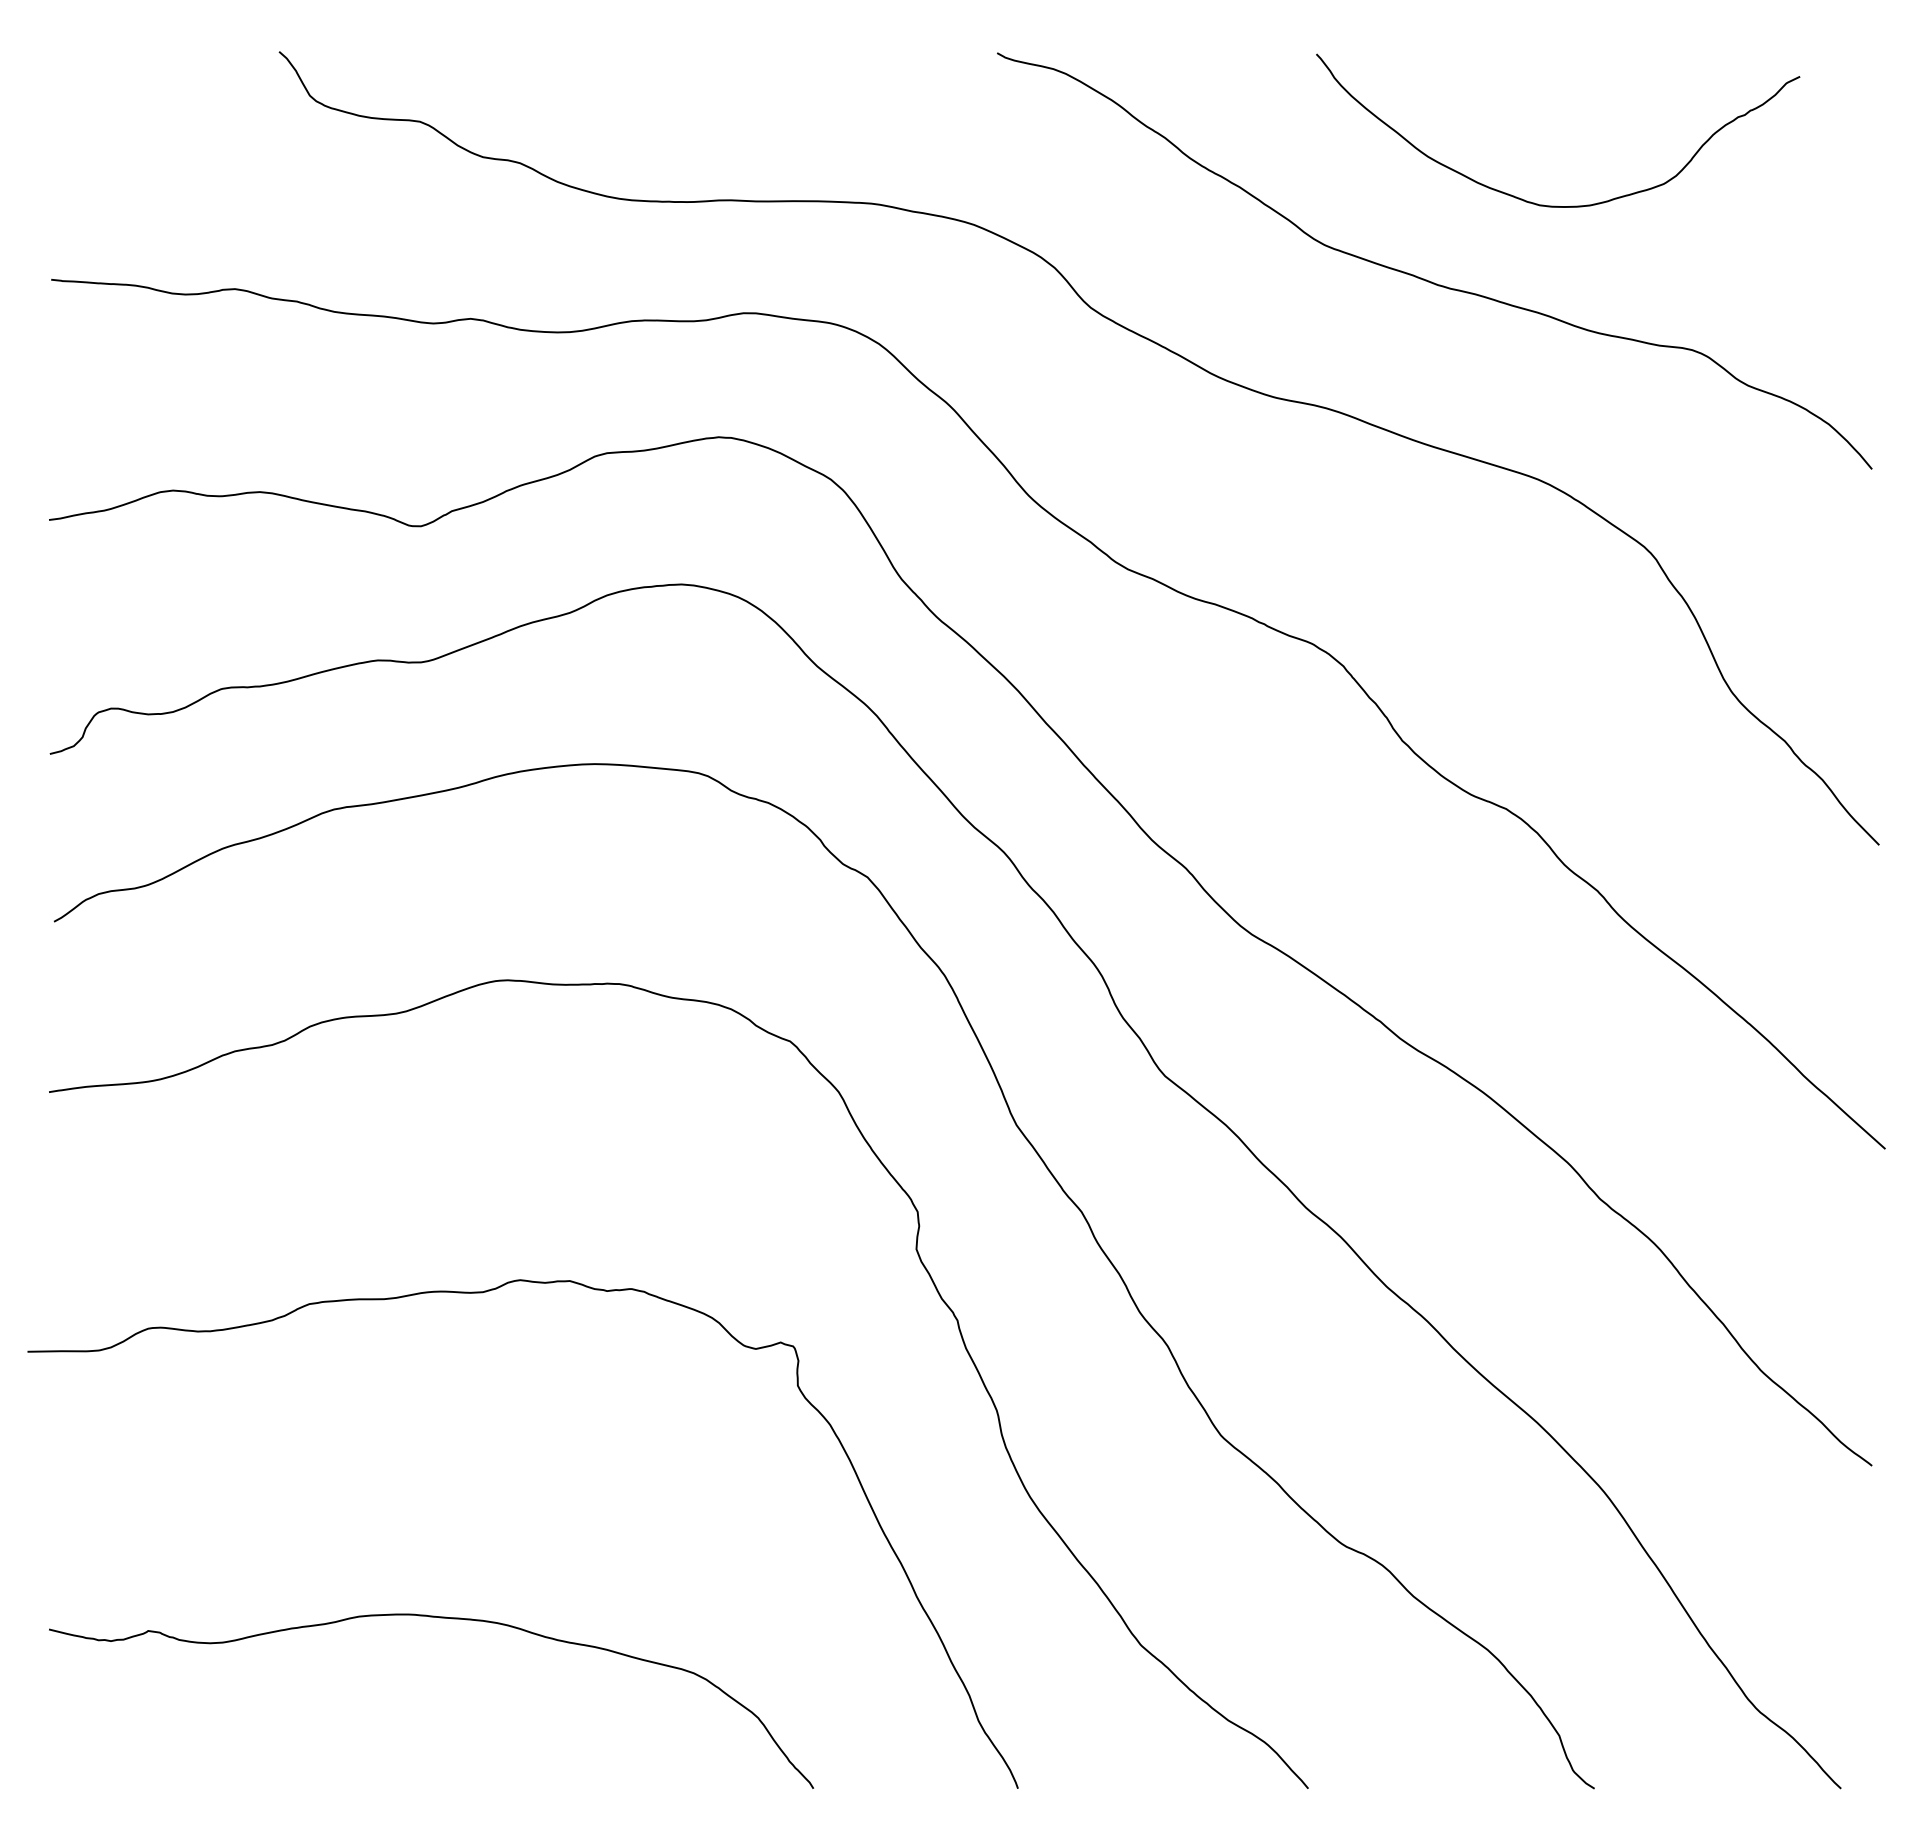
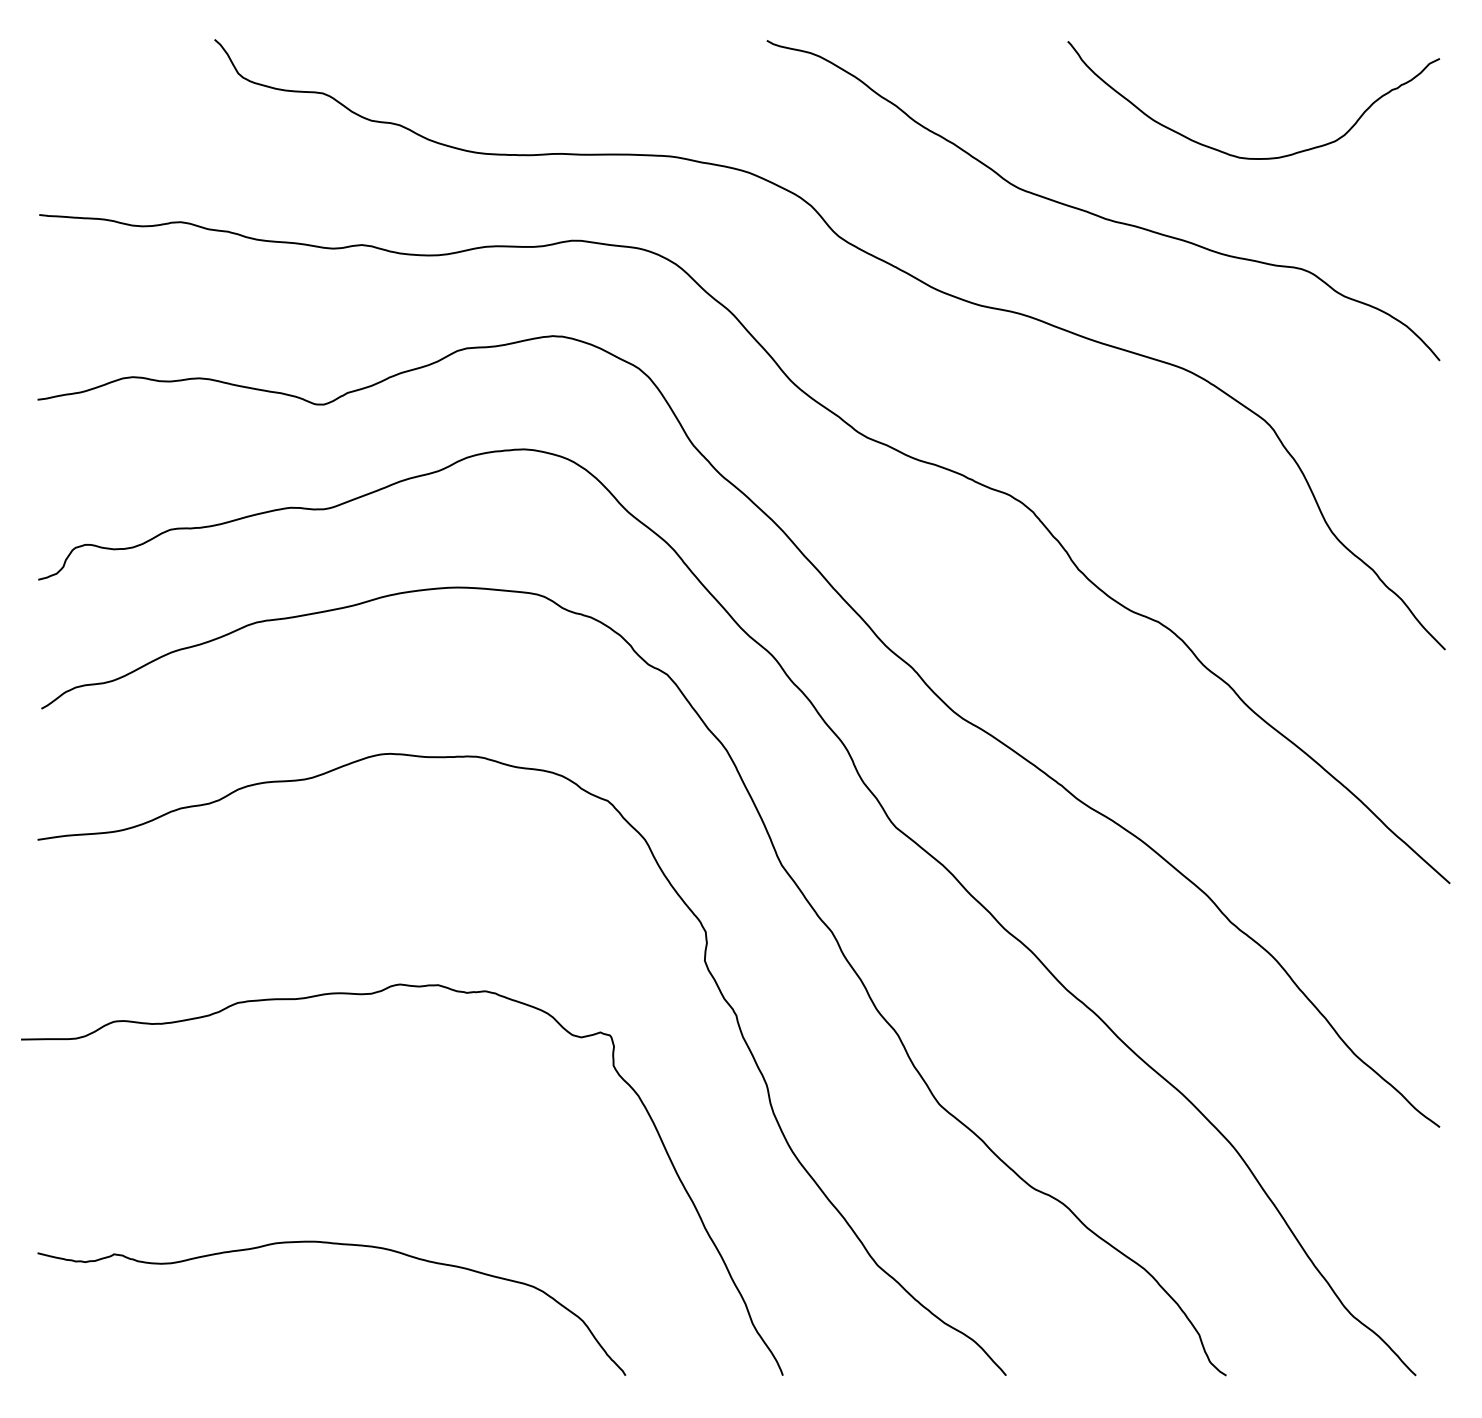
curve: (1556, 205) -> (1252, 157), moved

